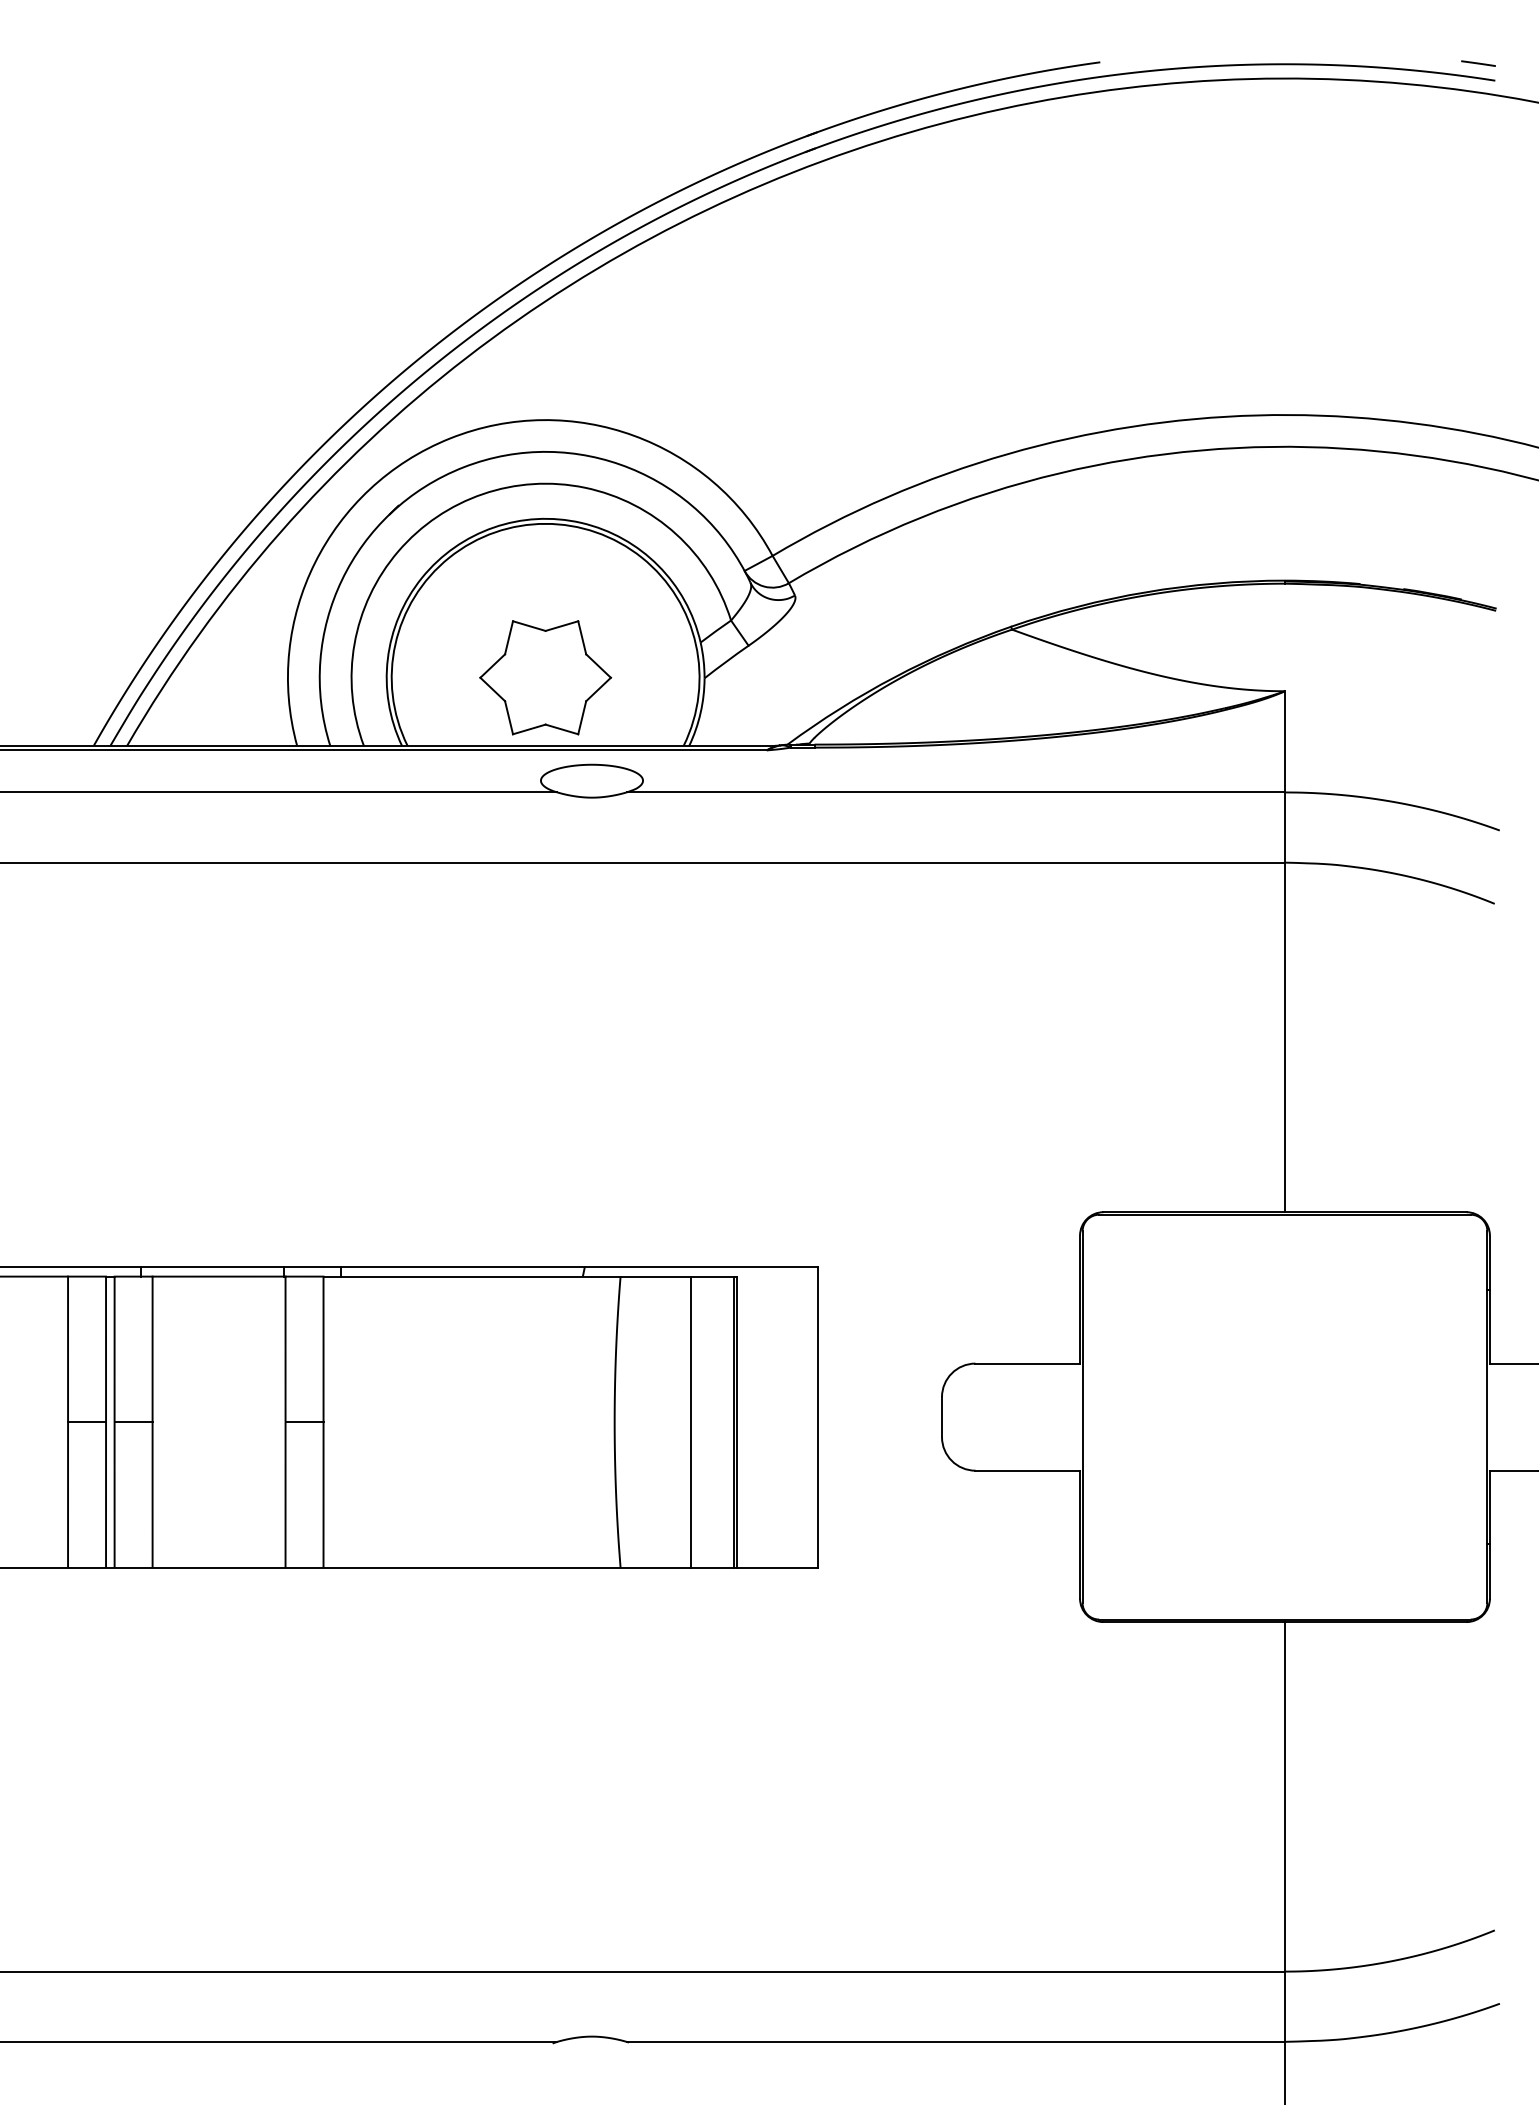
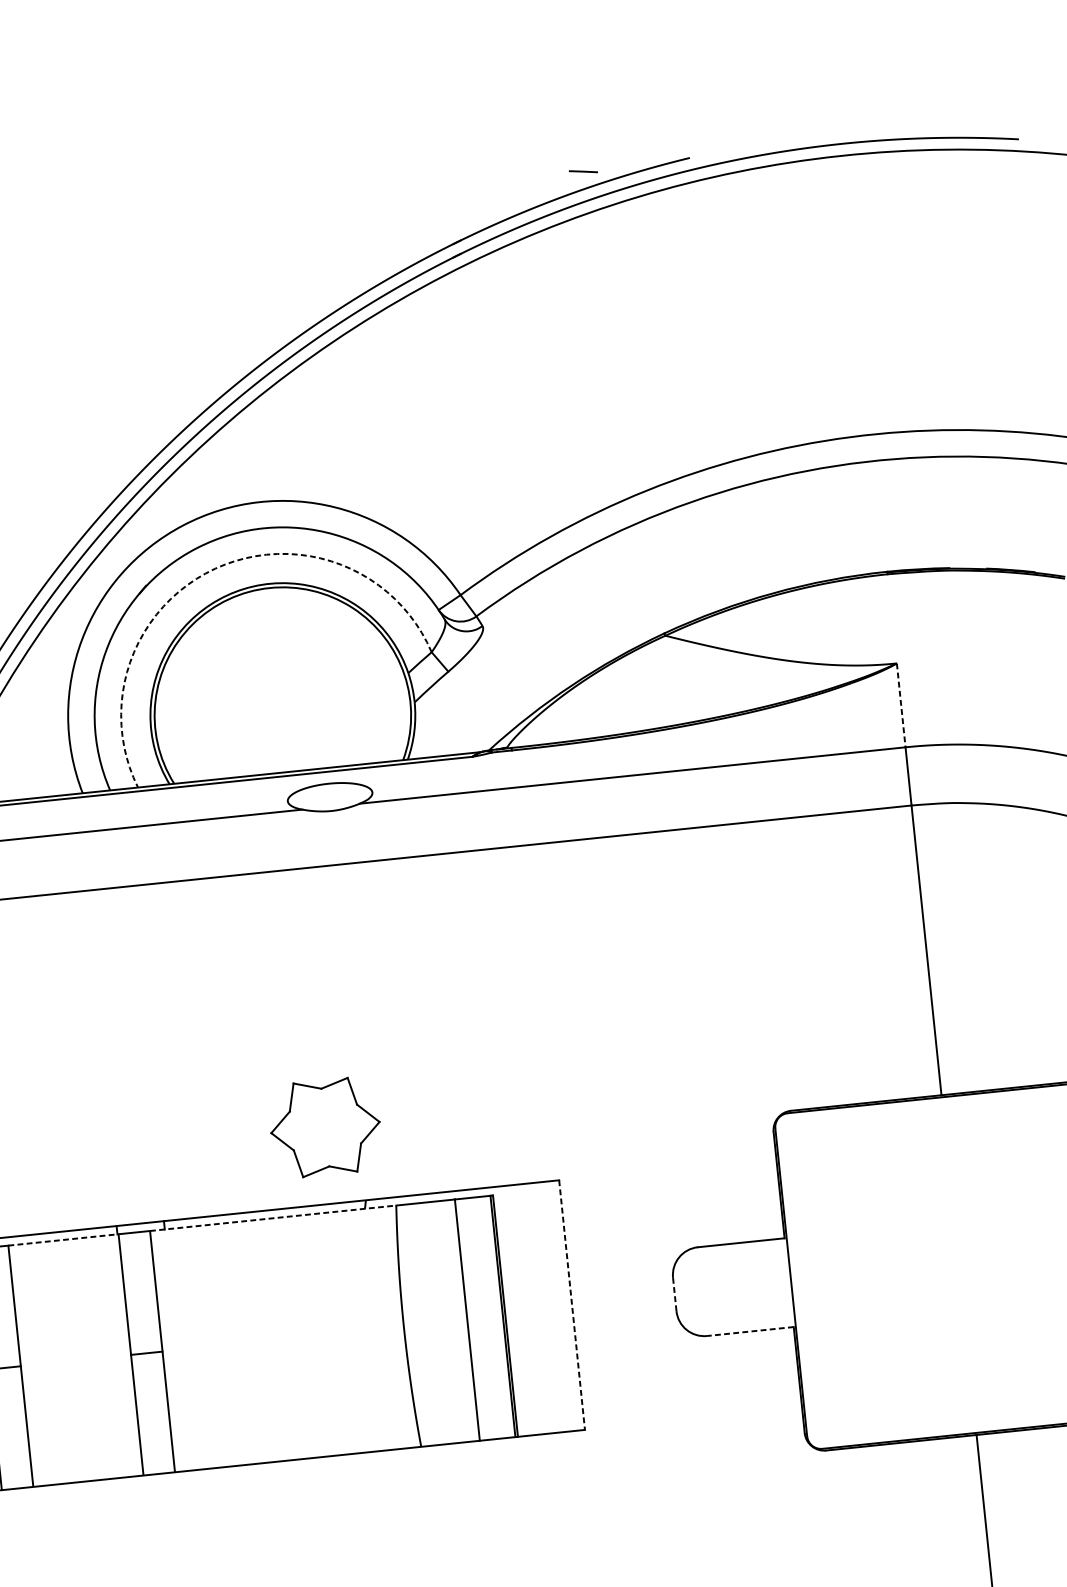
line: (1478, 63) -> (583, 171), moved
arc: (482, 494) -> (214, 569), solid -> dashed
part: (545, 677) -> (325, 1127), moved
line: (1284, 741) -> (900, 705), solid -> dashed
line: (219, 1276) -> (63, 1239), solid -> dashed
line: (472, 1276) -> (273, 1218), solid -> dashed
line: (942, 1416) -> (675, 1293), solid -> dashed
line: (818, 1417) -> (572, 1305), solid -> dashed
line: (1027, 1470) -> (750, 1331), solid -> dashed

